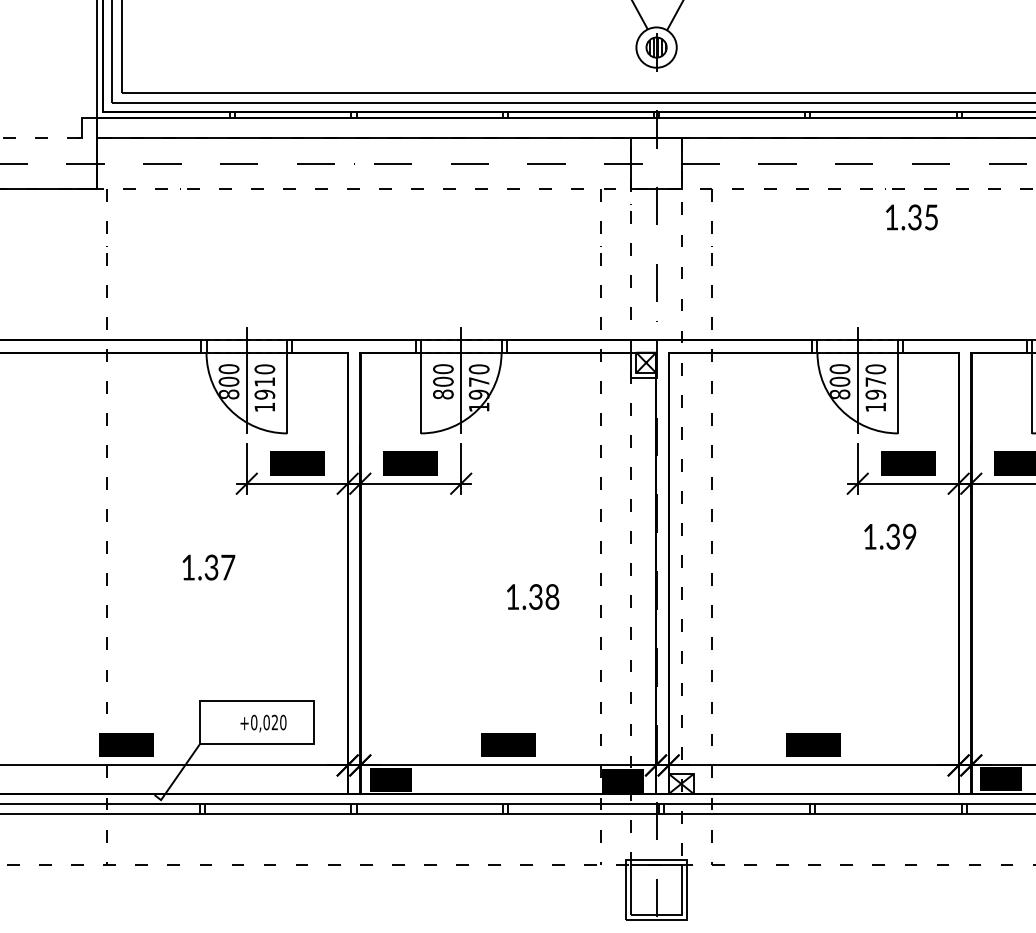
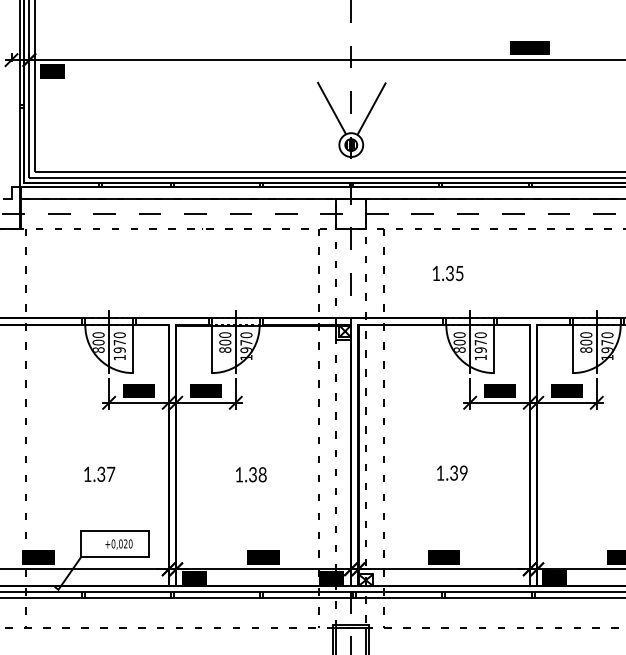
text: (912, 217) -> (448, 273), moved
text: (264, 381) -> (119, 342), 1910 -> 1970
text: (890, 535) -> (452, 472), moved
text: (208, 566) -> (99, 473), moved
text: (533, 596) -> (251, 474), moved

